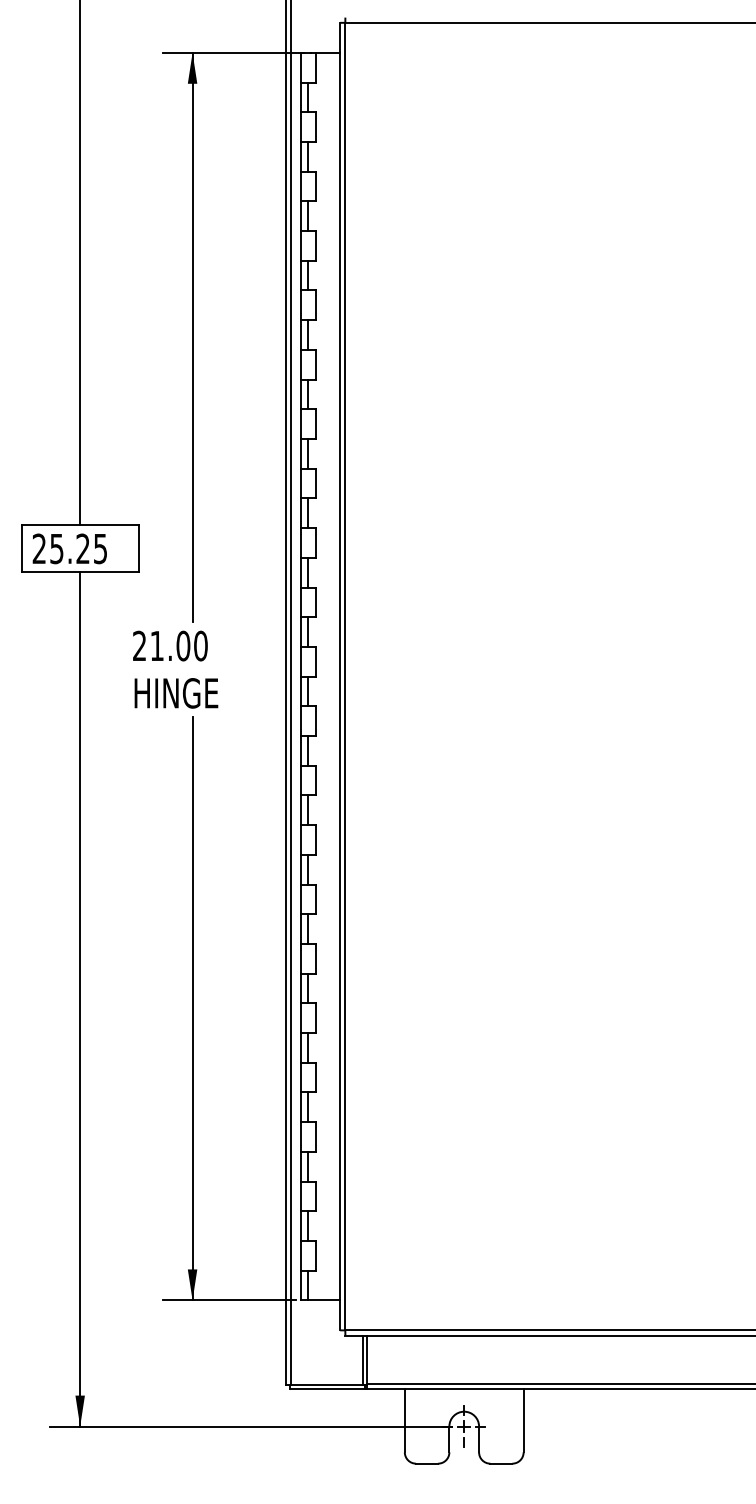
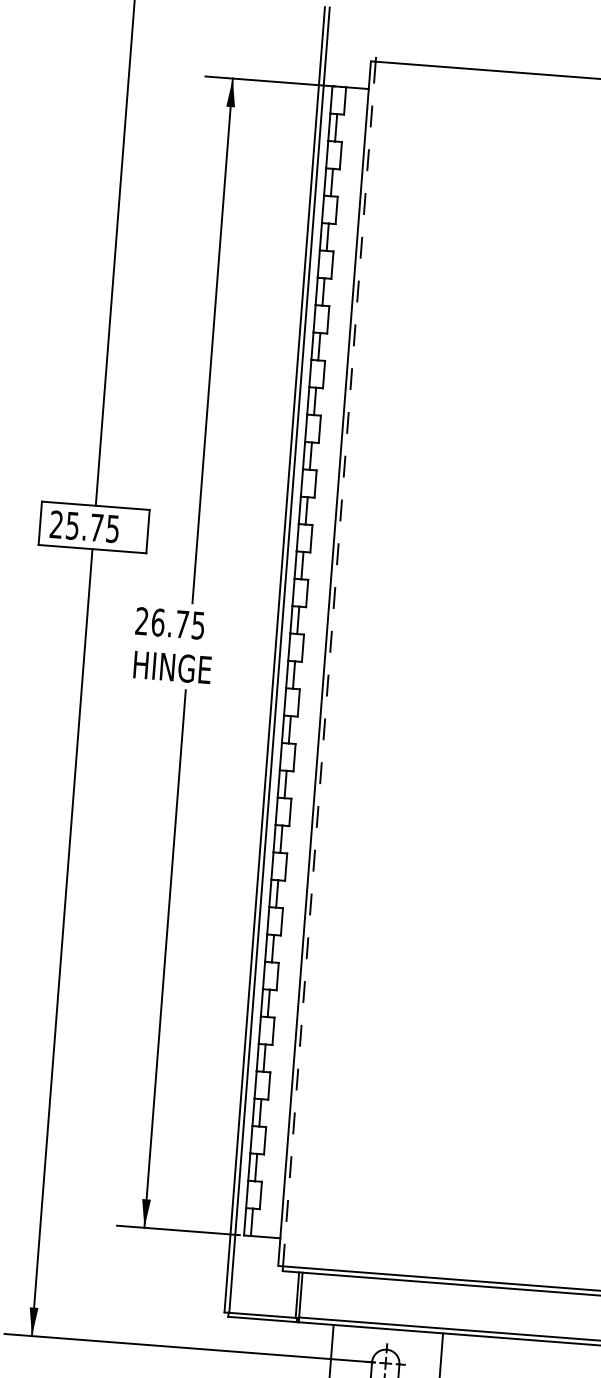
text: (82, 548) -> (96, 527), 25.25 -> 25.75
text: (178, 645) -> (177, 623), 21.00 -> 26.75
line: (345, 676) -> (329, 663), solid -> dashed

